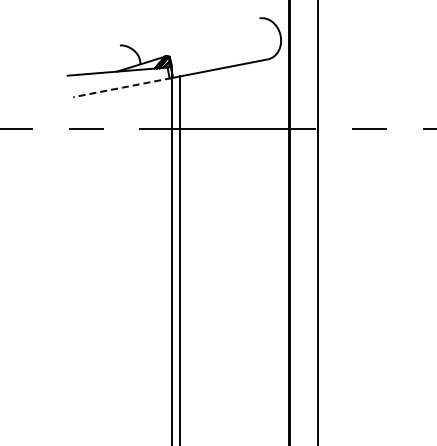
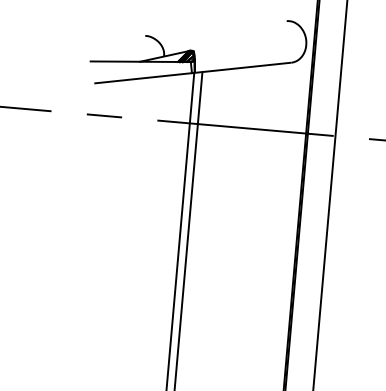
line: (122, 87) -> (144, 78), dashed -> solid

